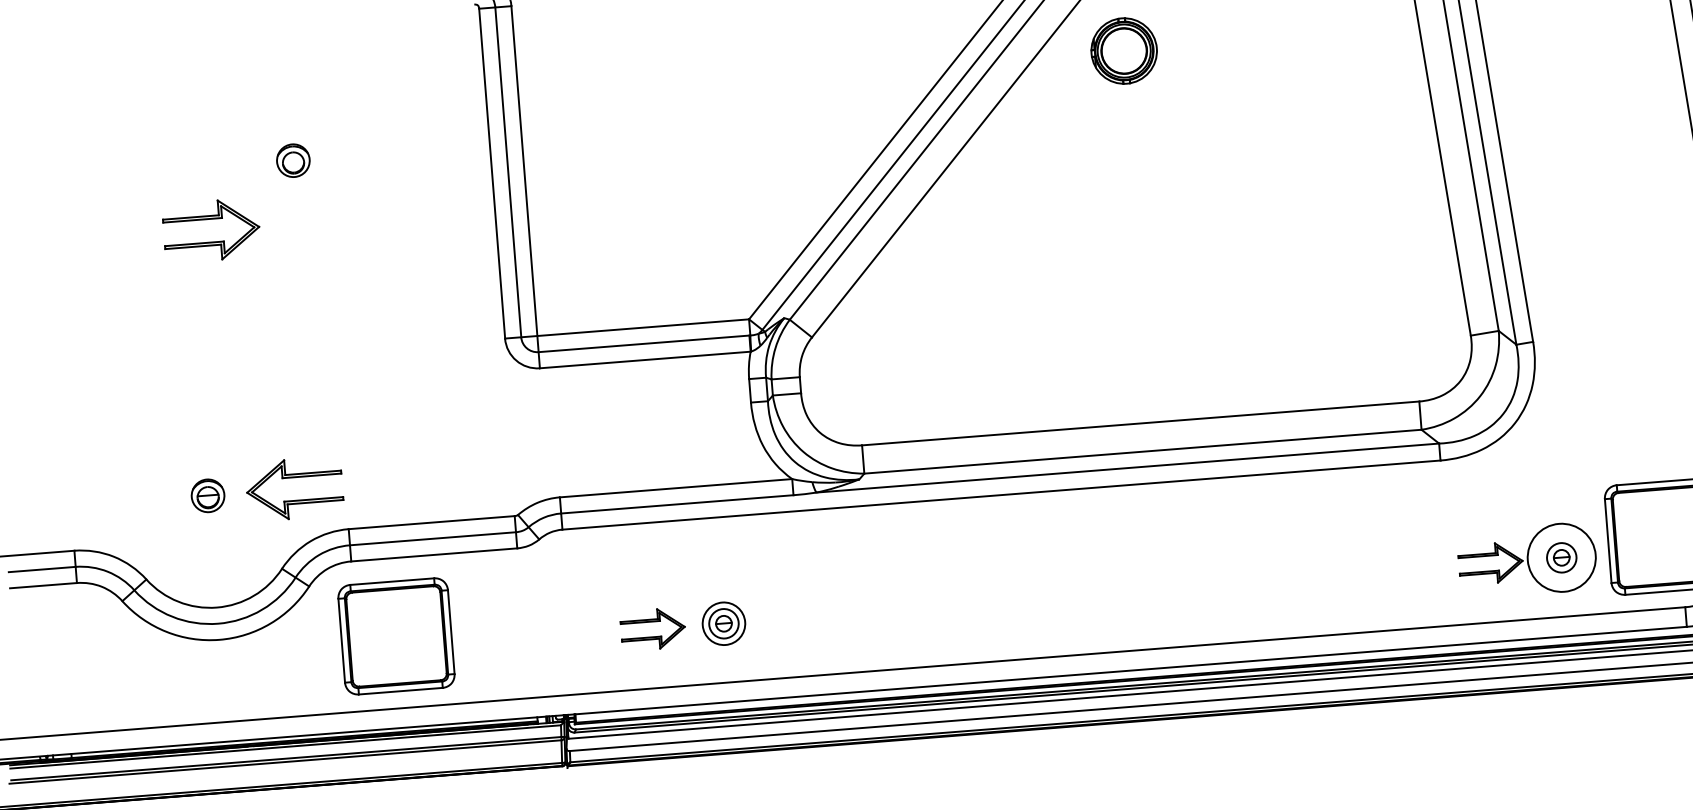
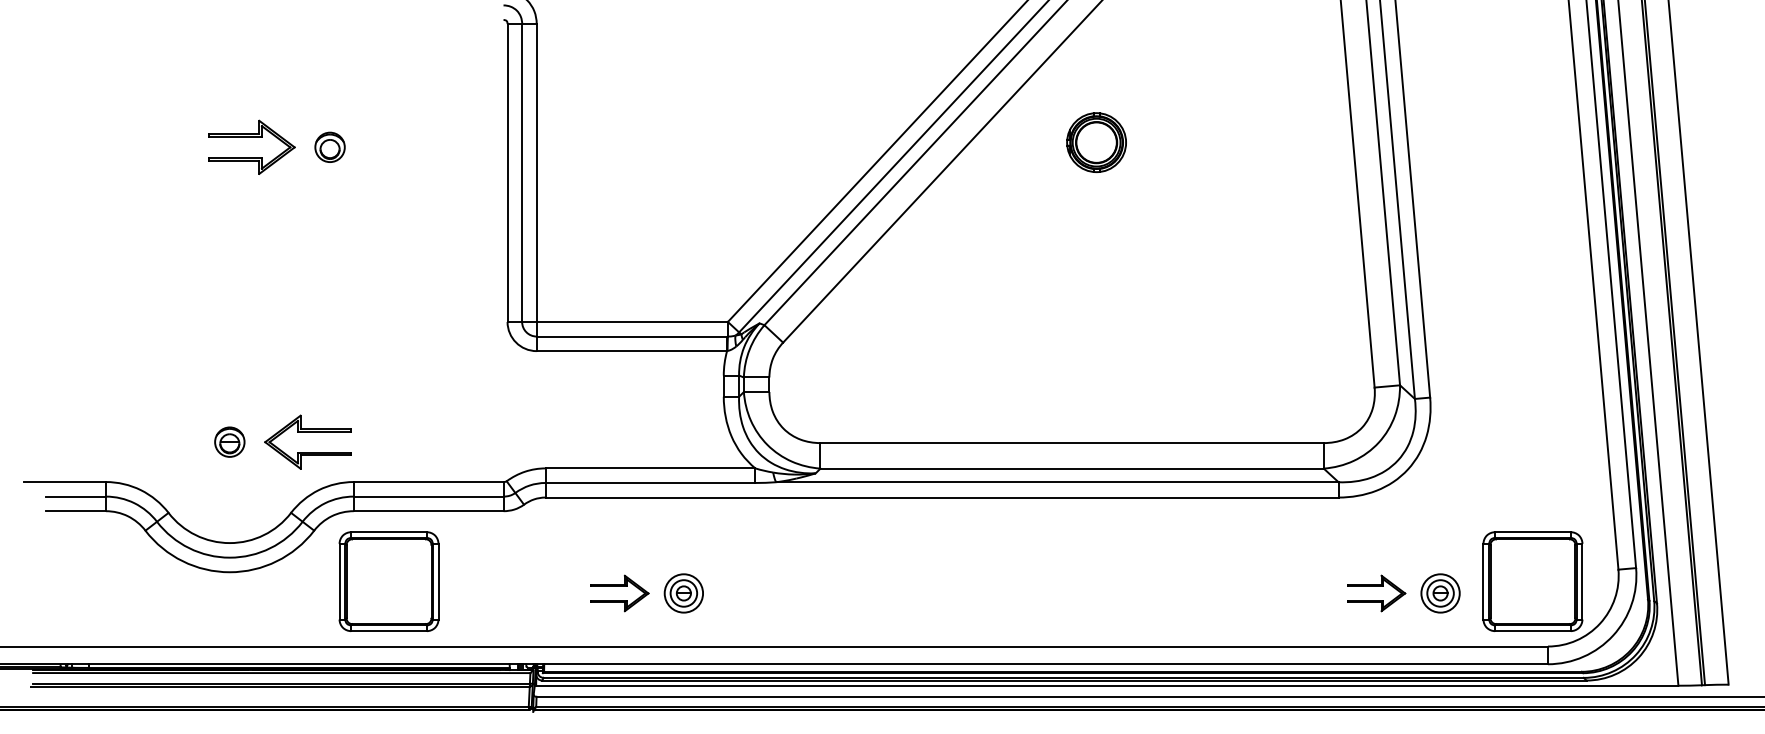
part: (1124, 50) -> (1096, 142), moved
part: (210, 219) -> (251, 137), moved
circle: (1561, 557) -> (1440, 593), size x0.62

